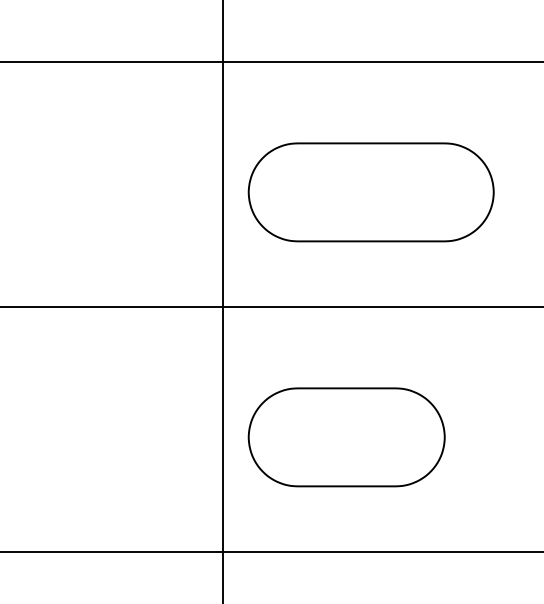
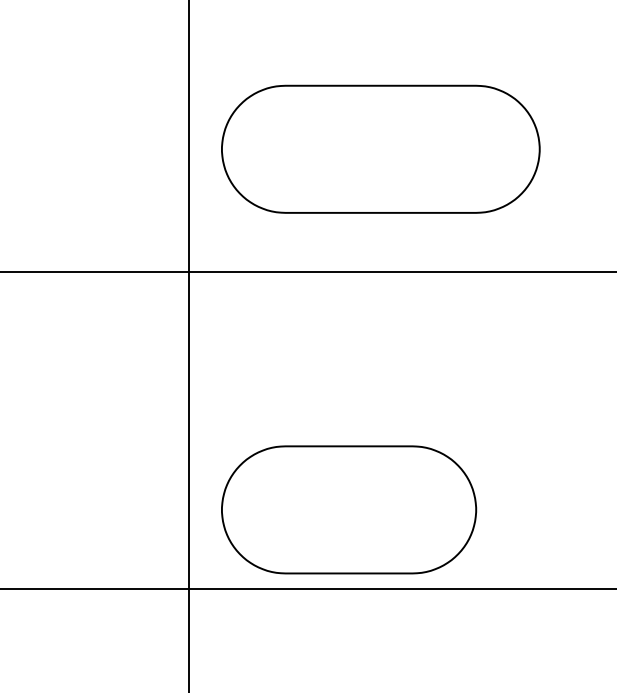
part: (370, 192) -> (379, 149), moved
part: (346, 437) -> (348, 510), moved

